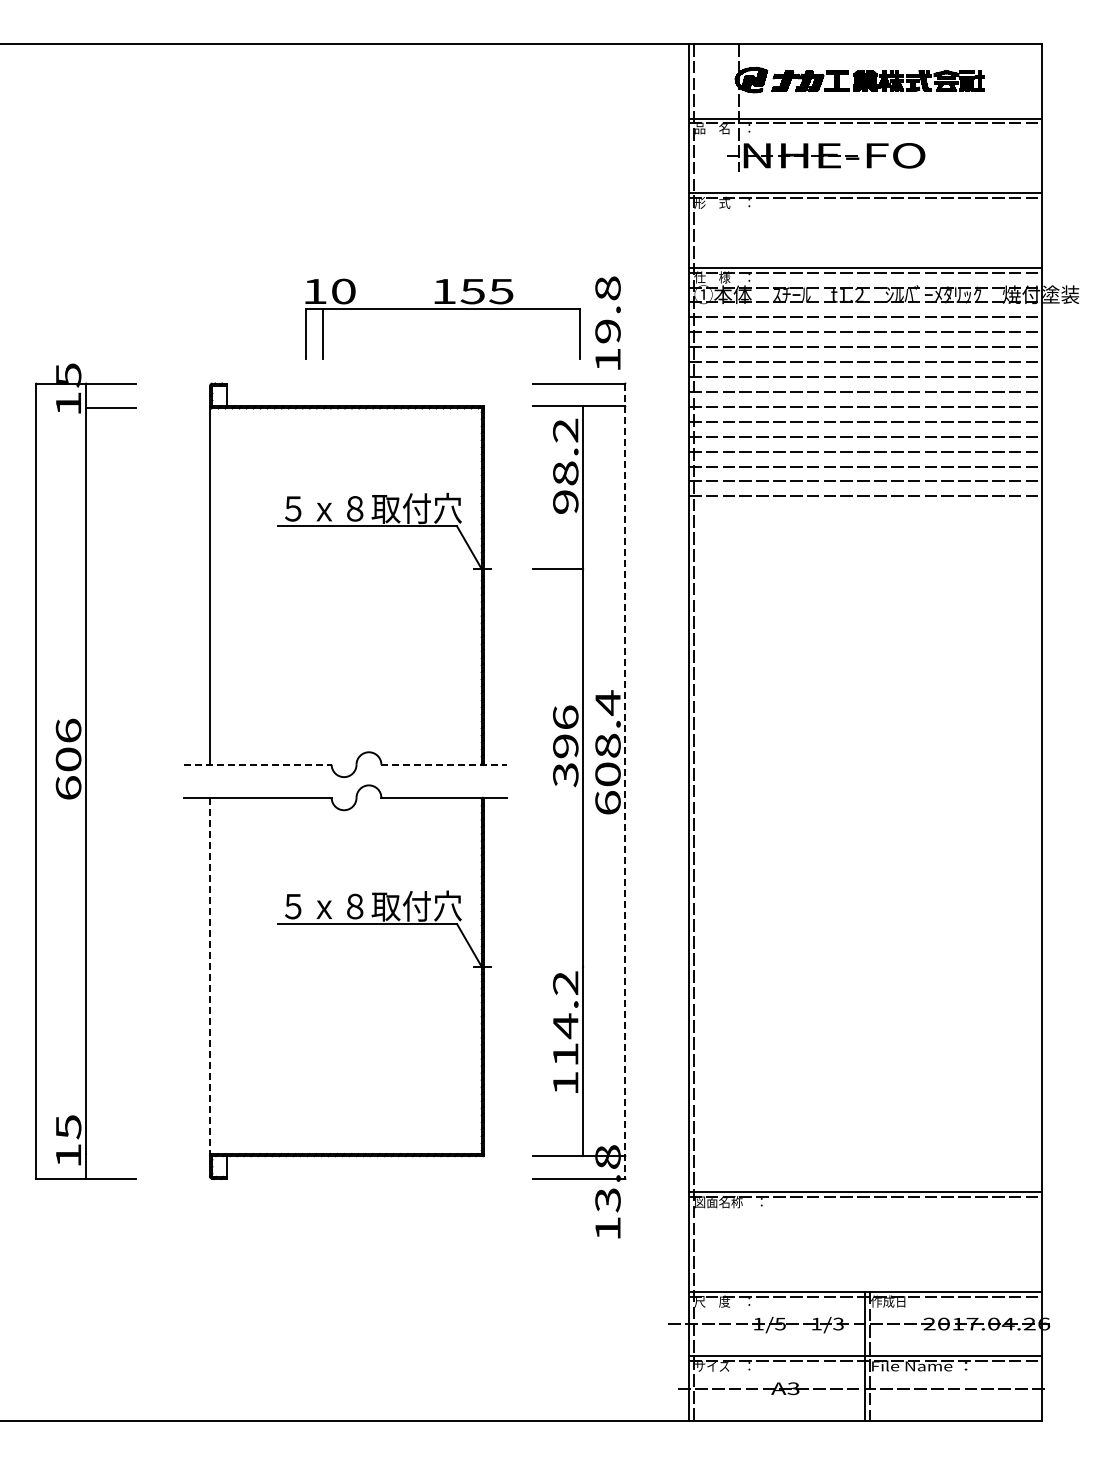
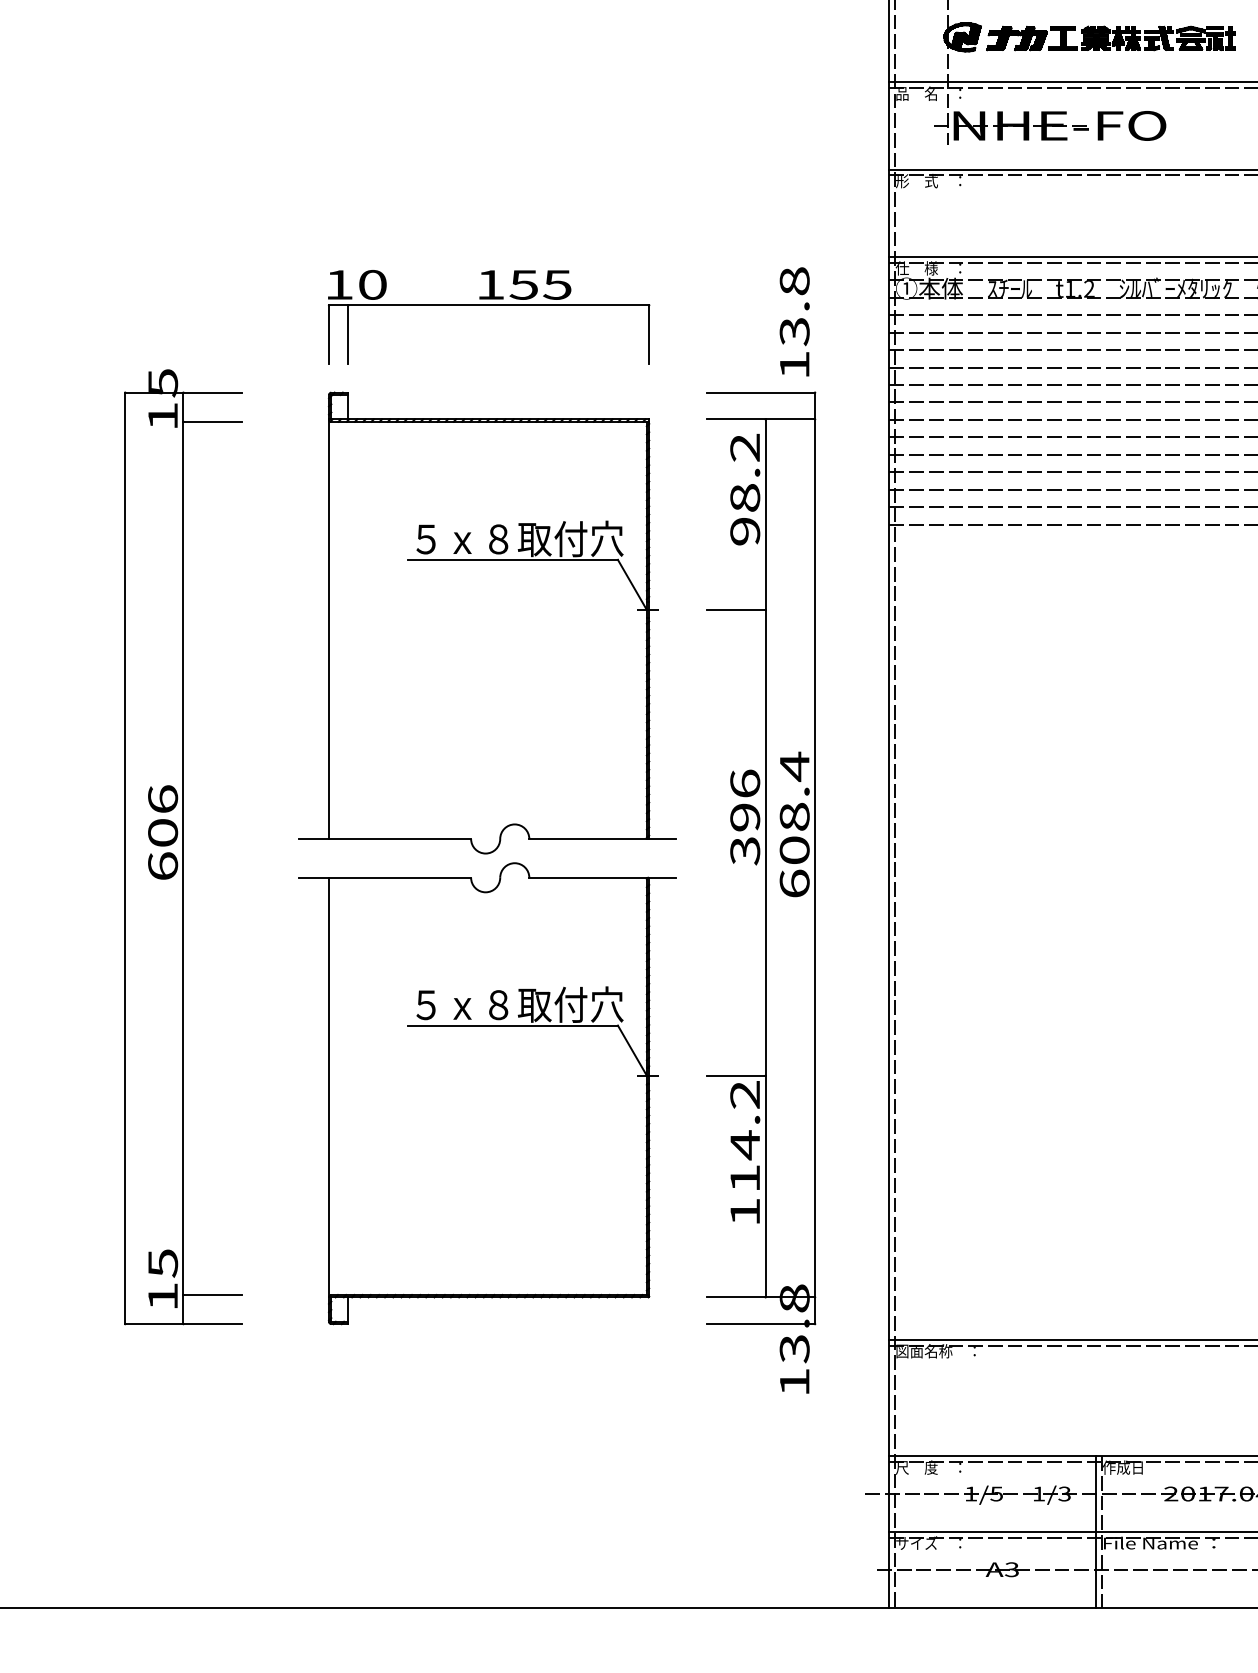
part: (442, 309) -> (488, 305), moved
text: (607, 331) -> (794, 331), 19.8 -> 13.8
line: (257, 764) -> (384, 838), dashed -> solid
line: (444, 764) -> (603, 838), dashed -> solid
line: (625, 781) -> (815, 858), dashed -> solid
line: (558, 966) -> (736, 1075), added
line: (210, 977) -> (329, 1088), dashed -> solid
line: (110, 1154) -> (212, 1295), added

